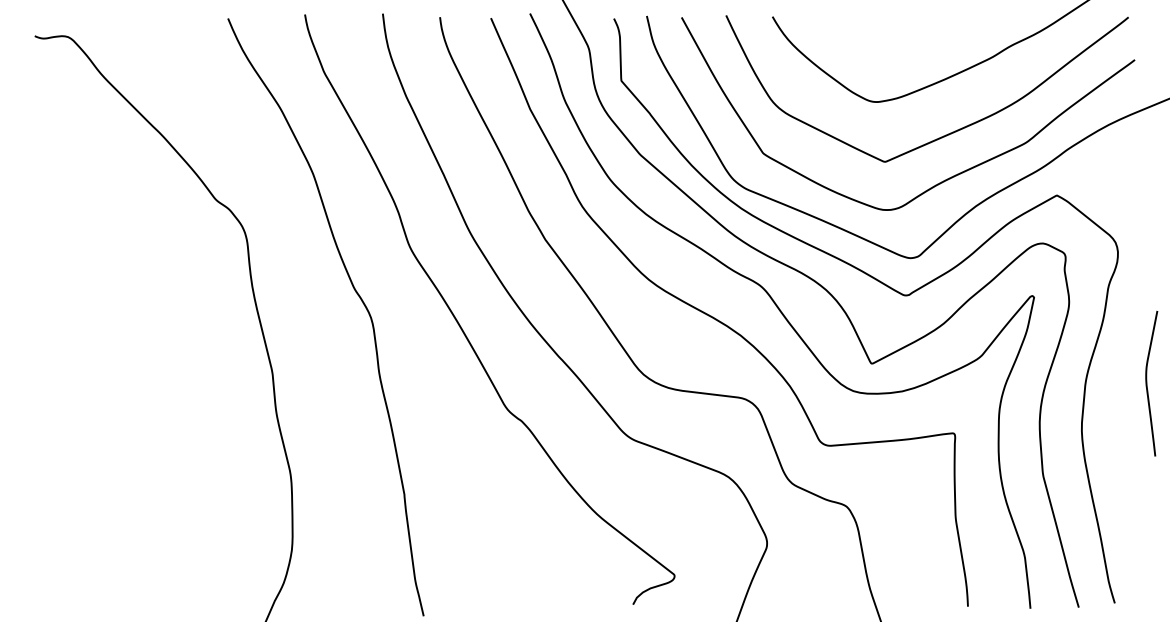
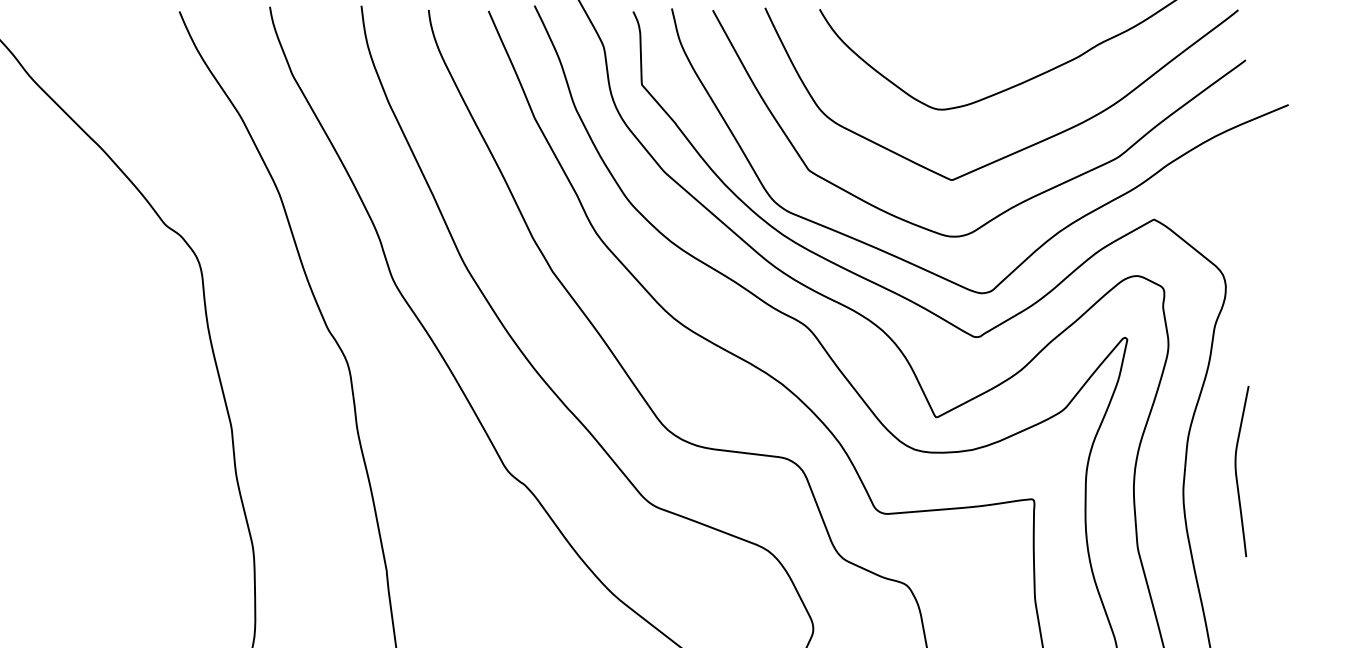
curve: (1147, 383) -> (1237, 471), moved

